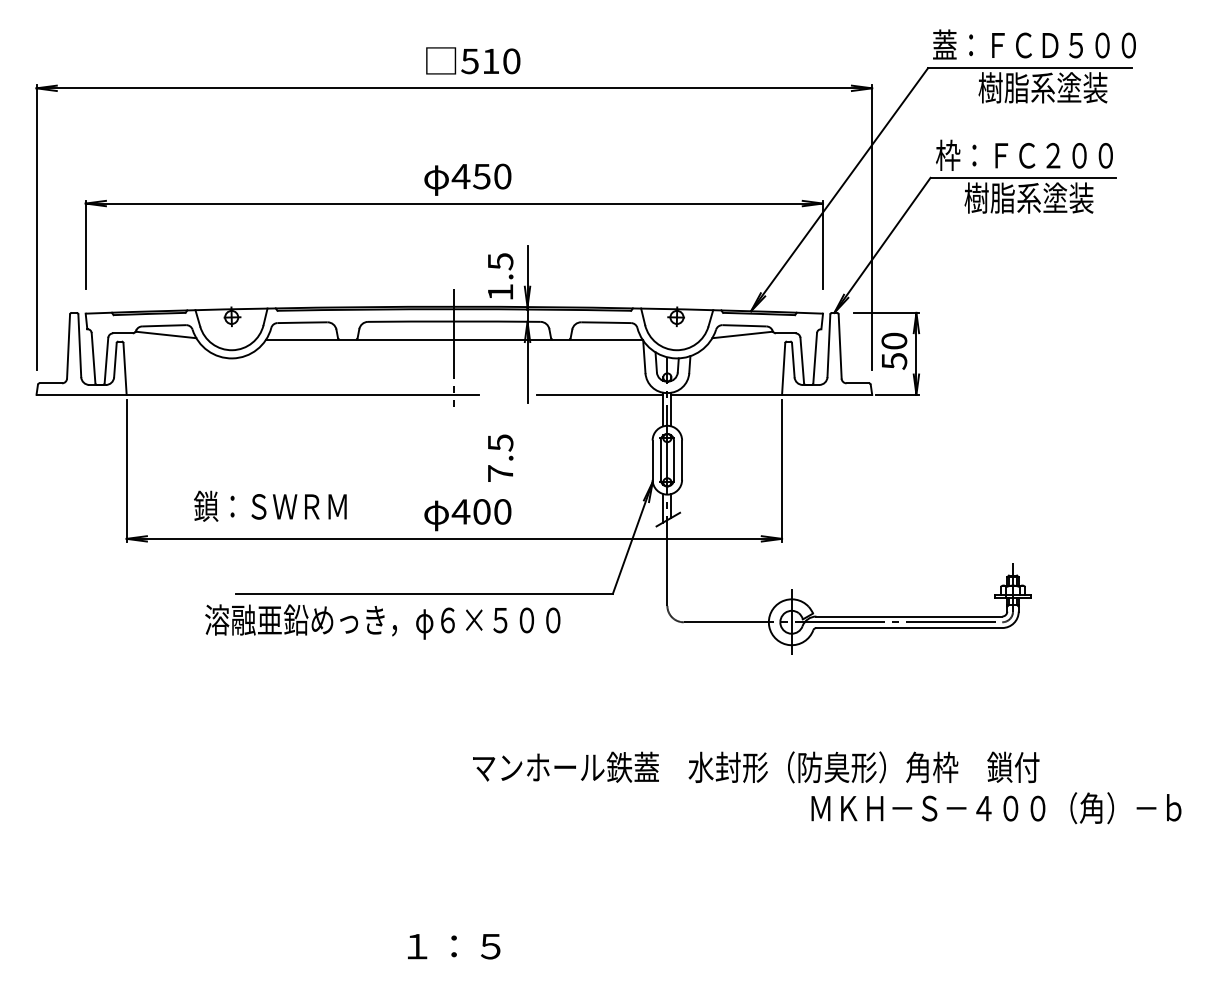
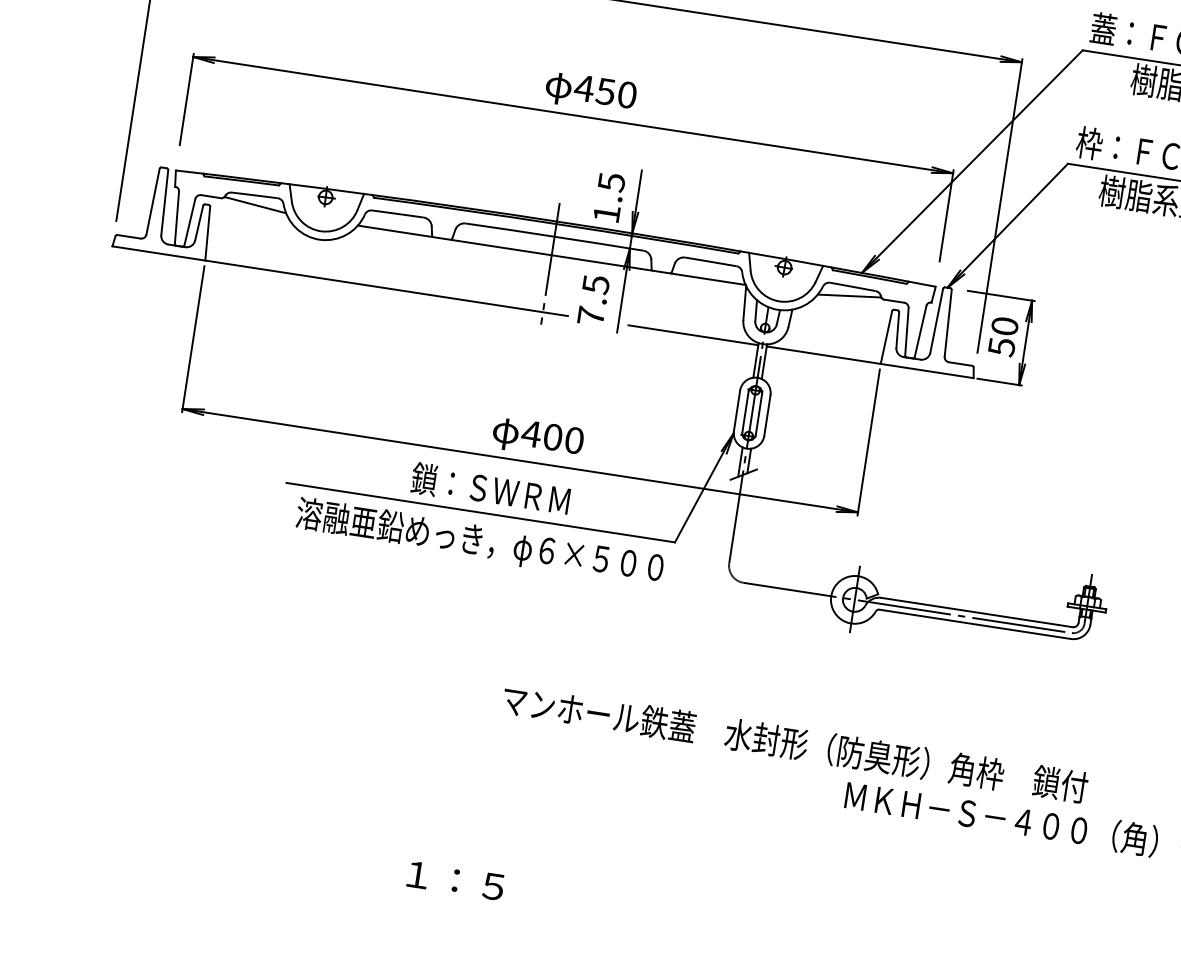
text: (500, 457) -> (593, 299), moved
text: (270, 505) -> (490, 488), moved
text: (382, 621) -> (479, 541), moved

